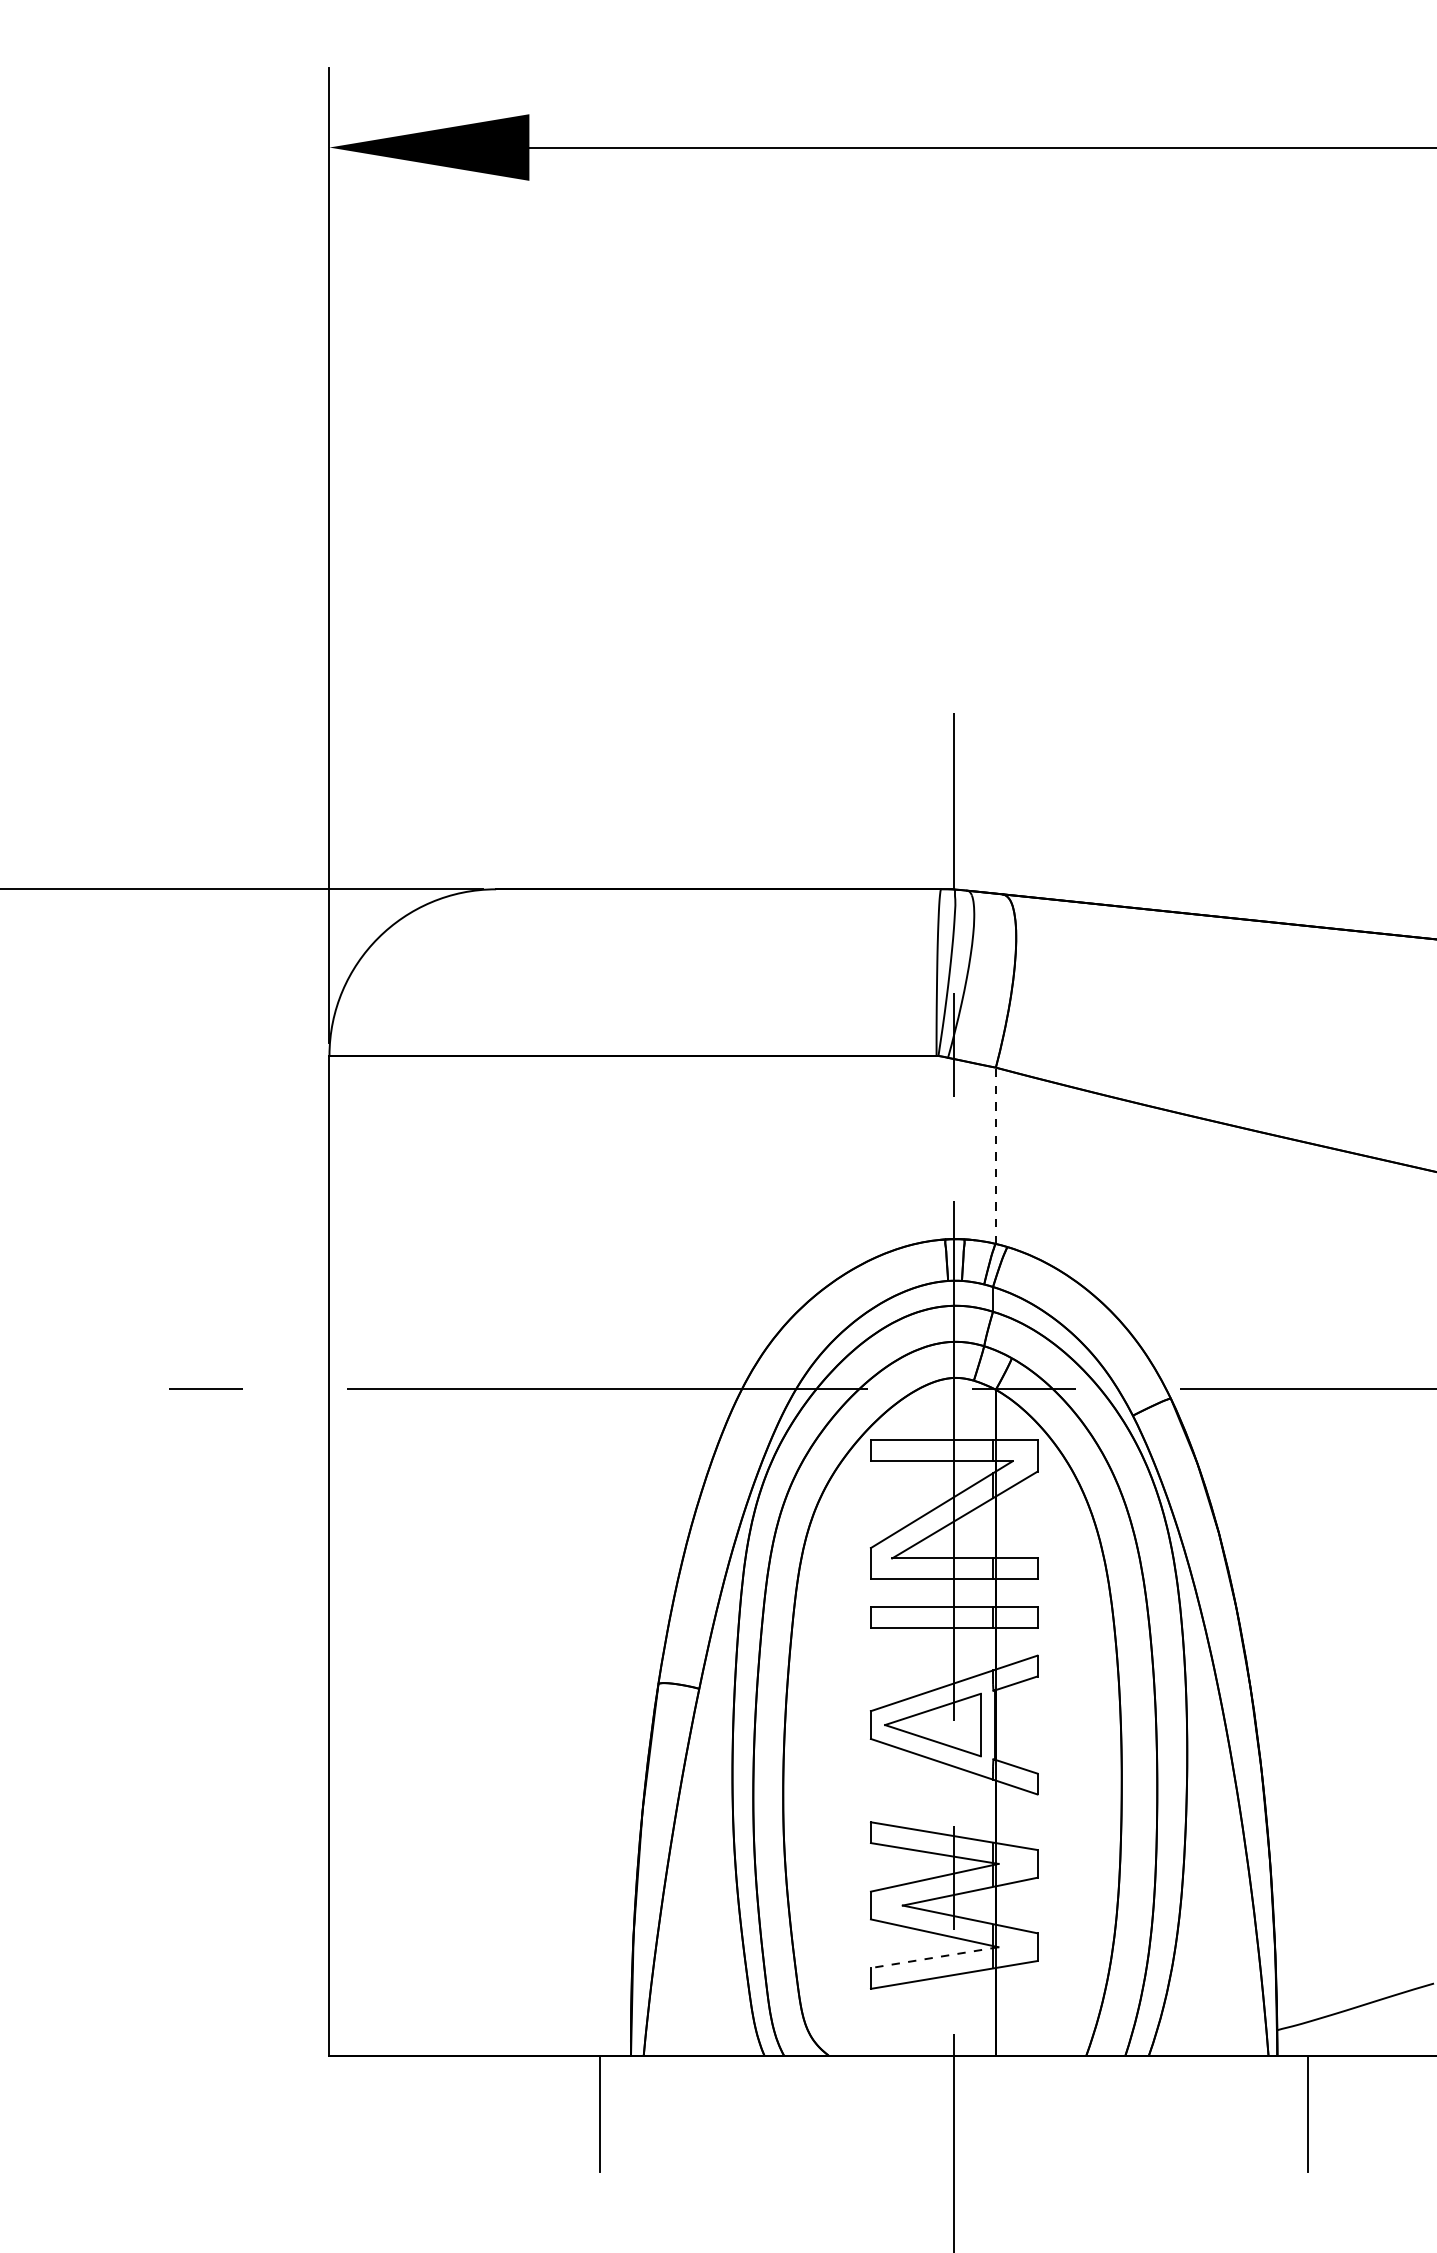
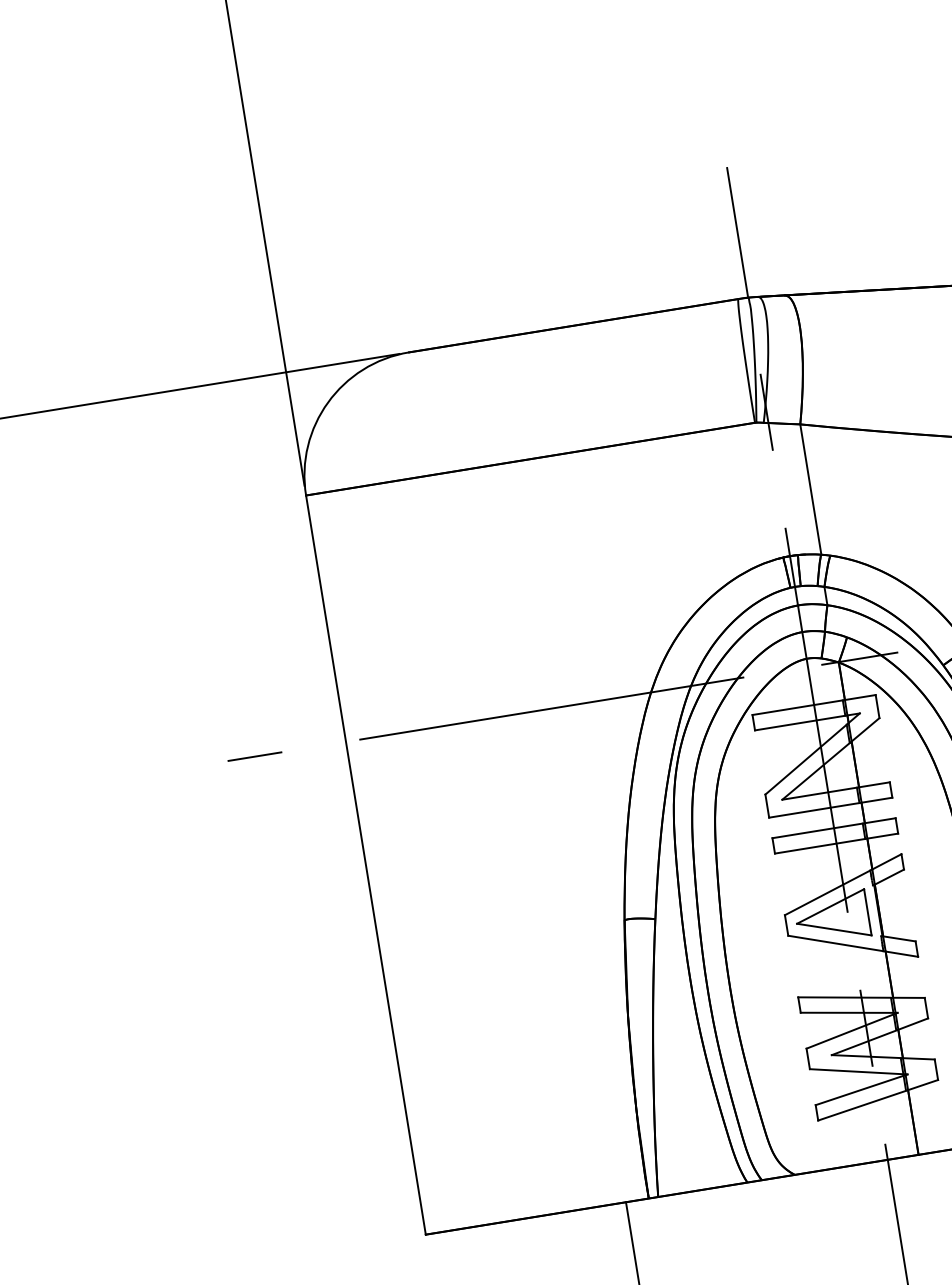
line: (995, 1155) -> (810, 489), dashed -> solid
line: (934, 1957) -> (861, 1089), dashed -> solid

